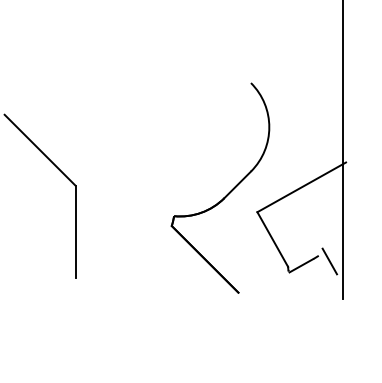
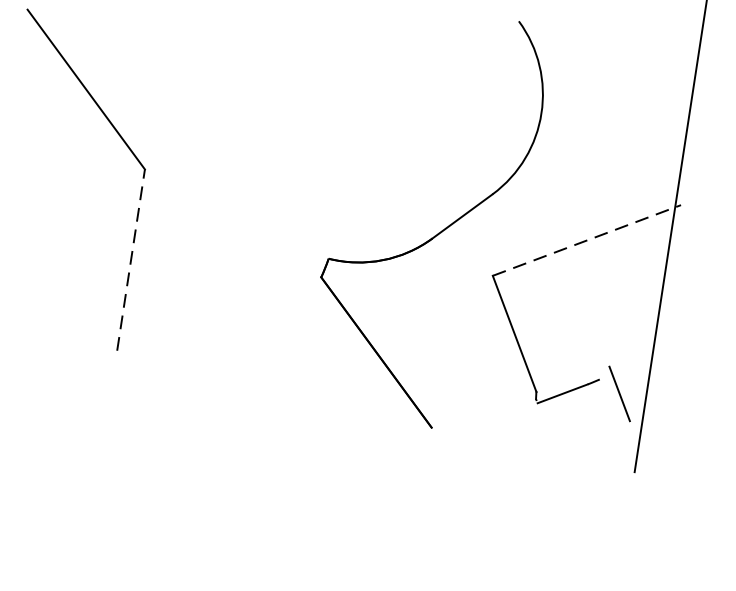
line: (301, 187) -> (586, 240), solid -> dashed
line: (75, 231) -> (131, 259), solid -> dashed

